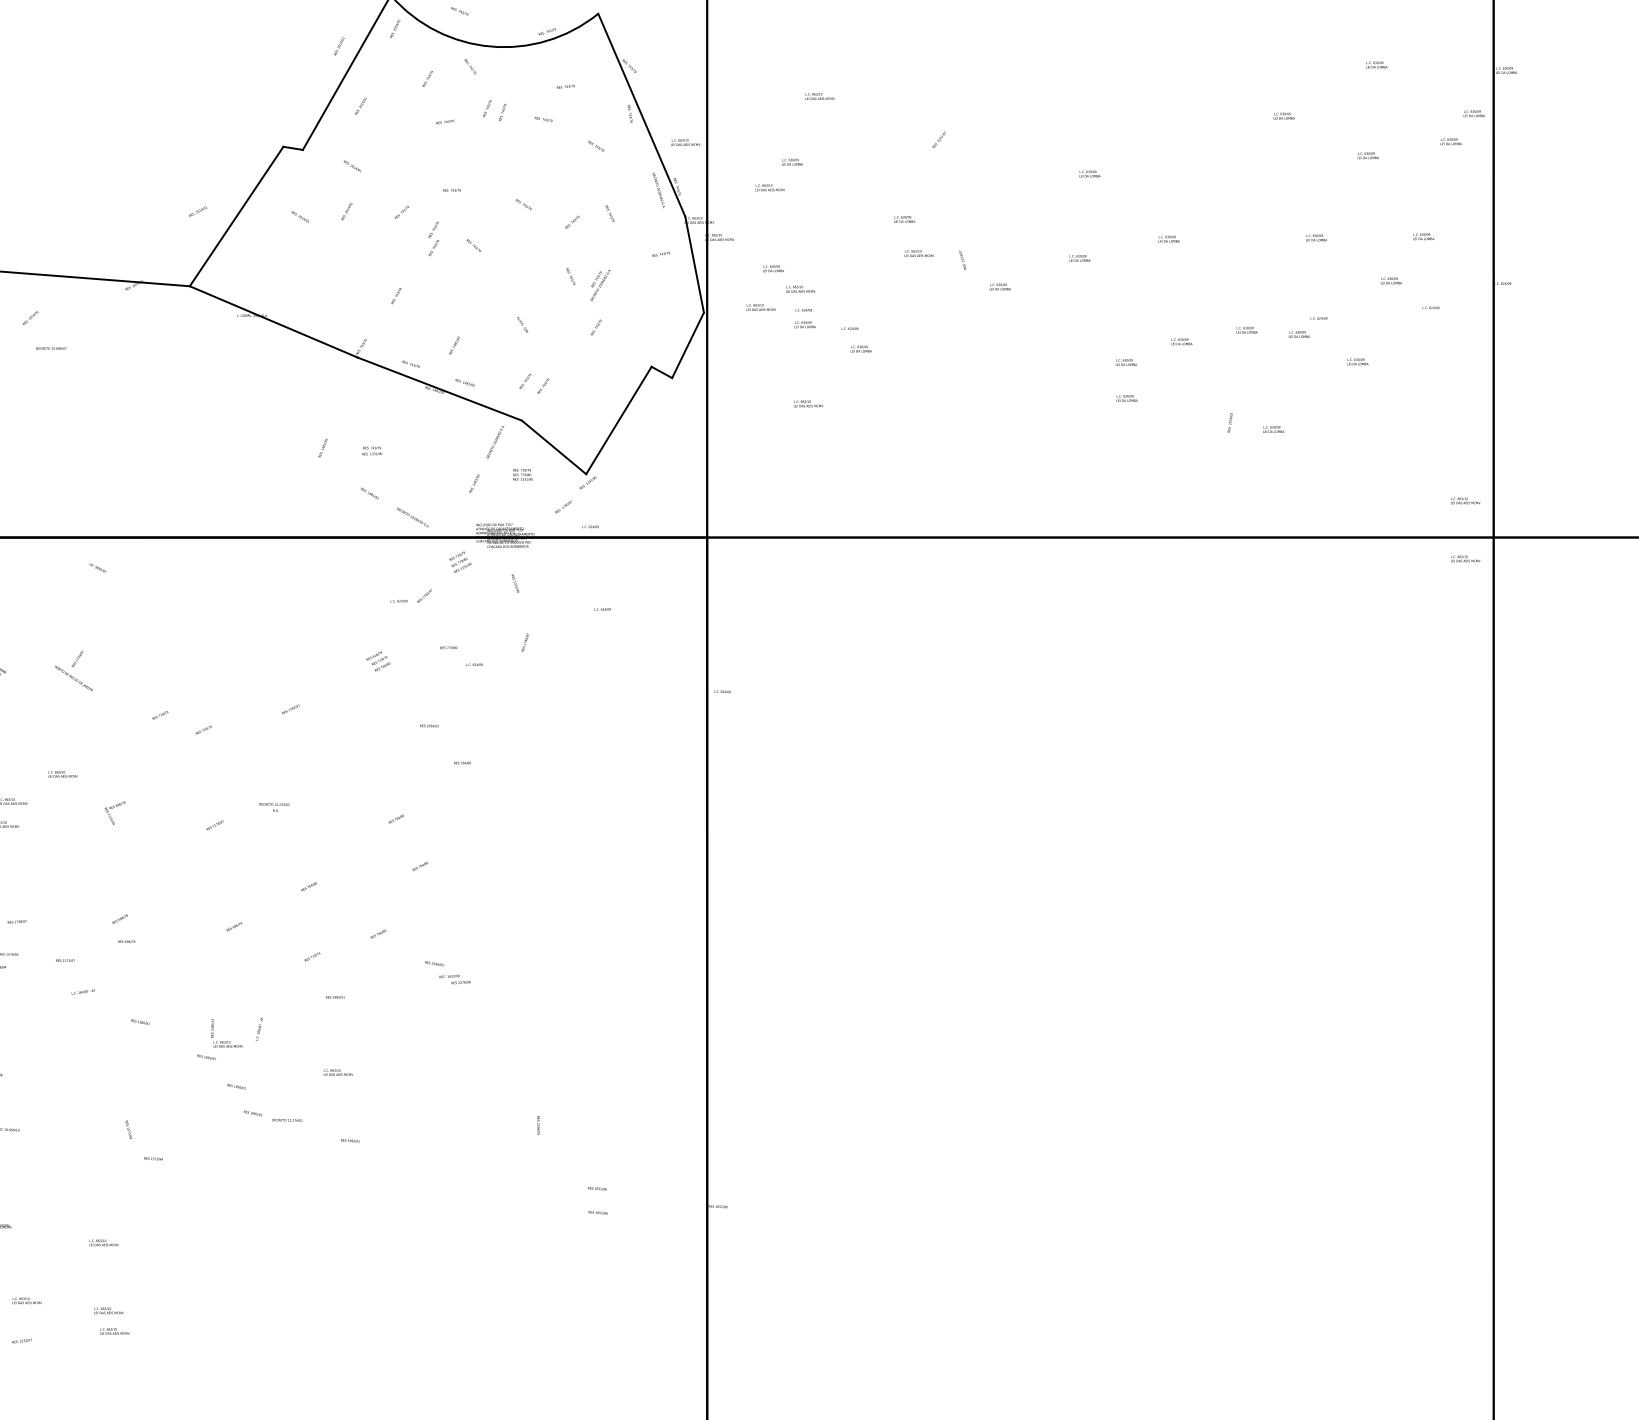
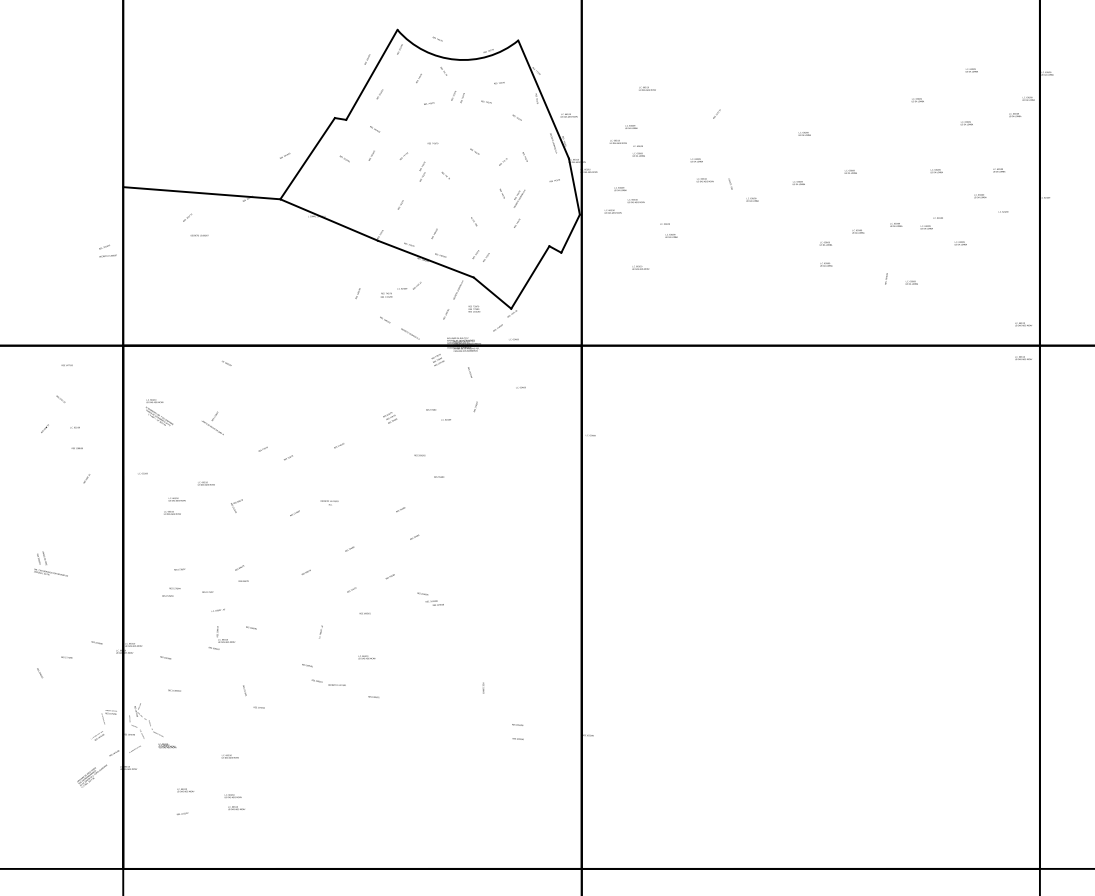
text: (804, 317) -> (638, 150), moved
text: (411, 595) -> (409, 285), moved
text: (219, 1038) -> (221, 637), moved

